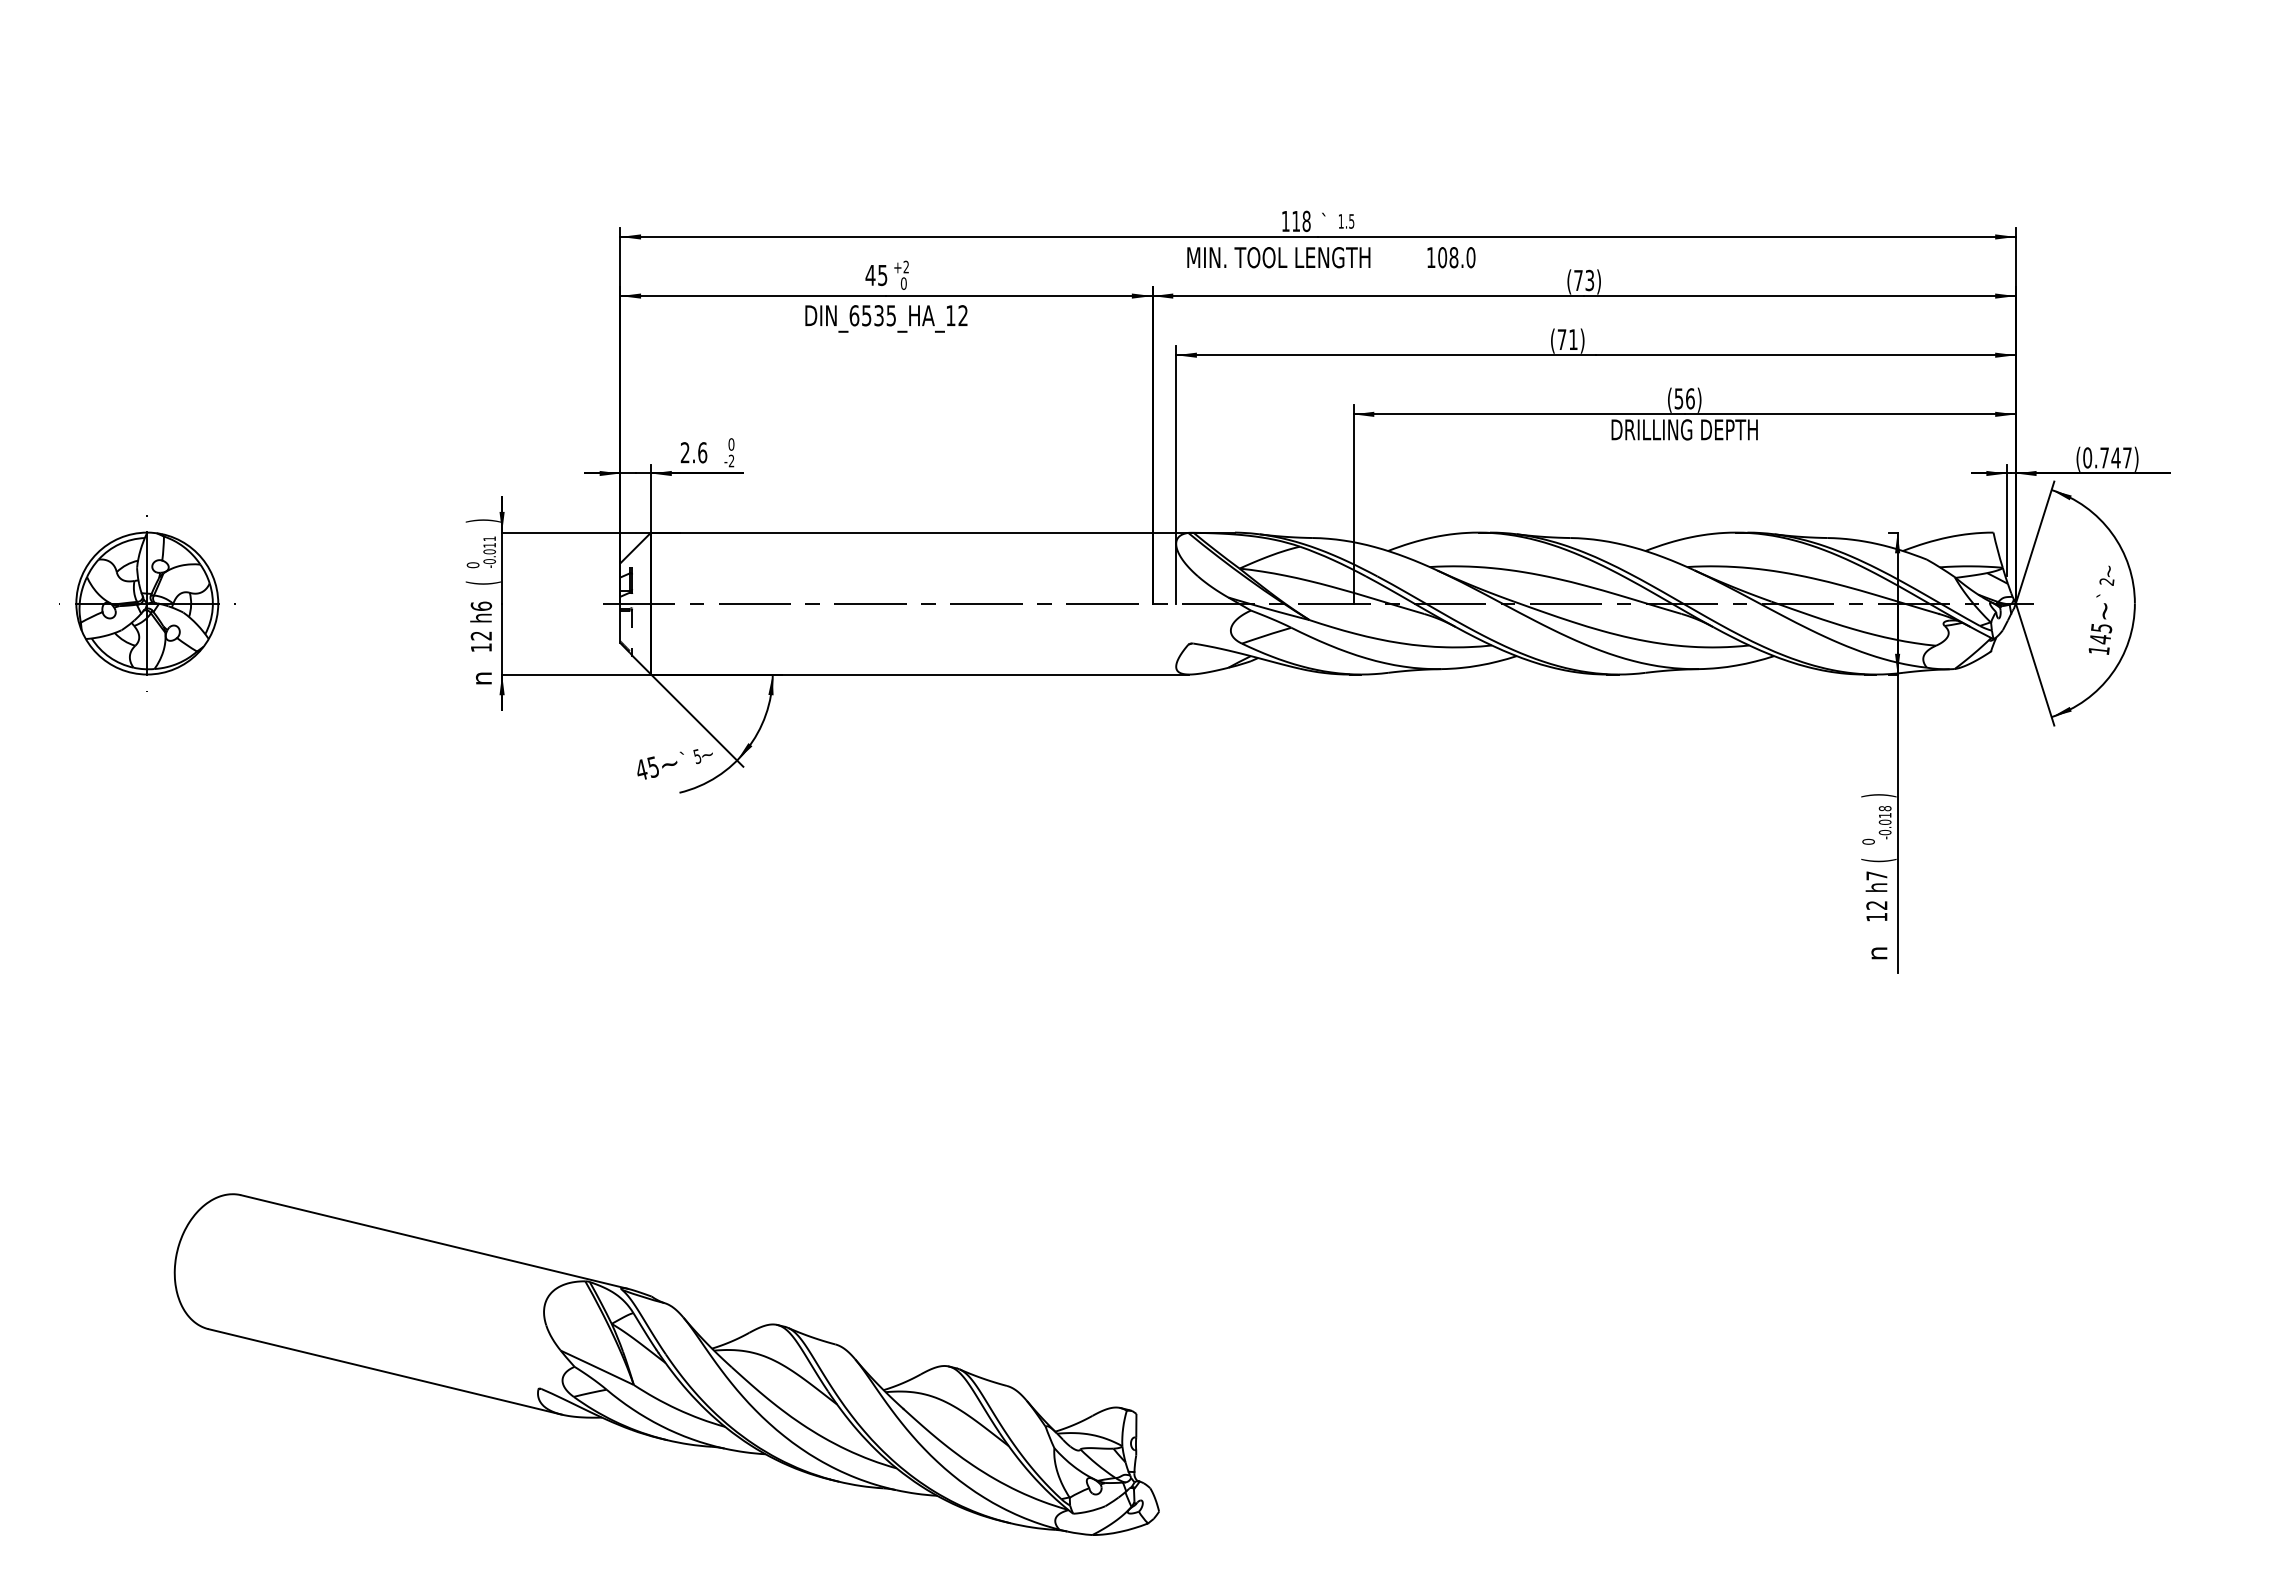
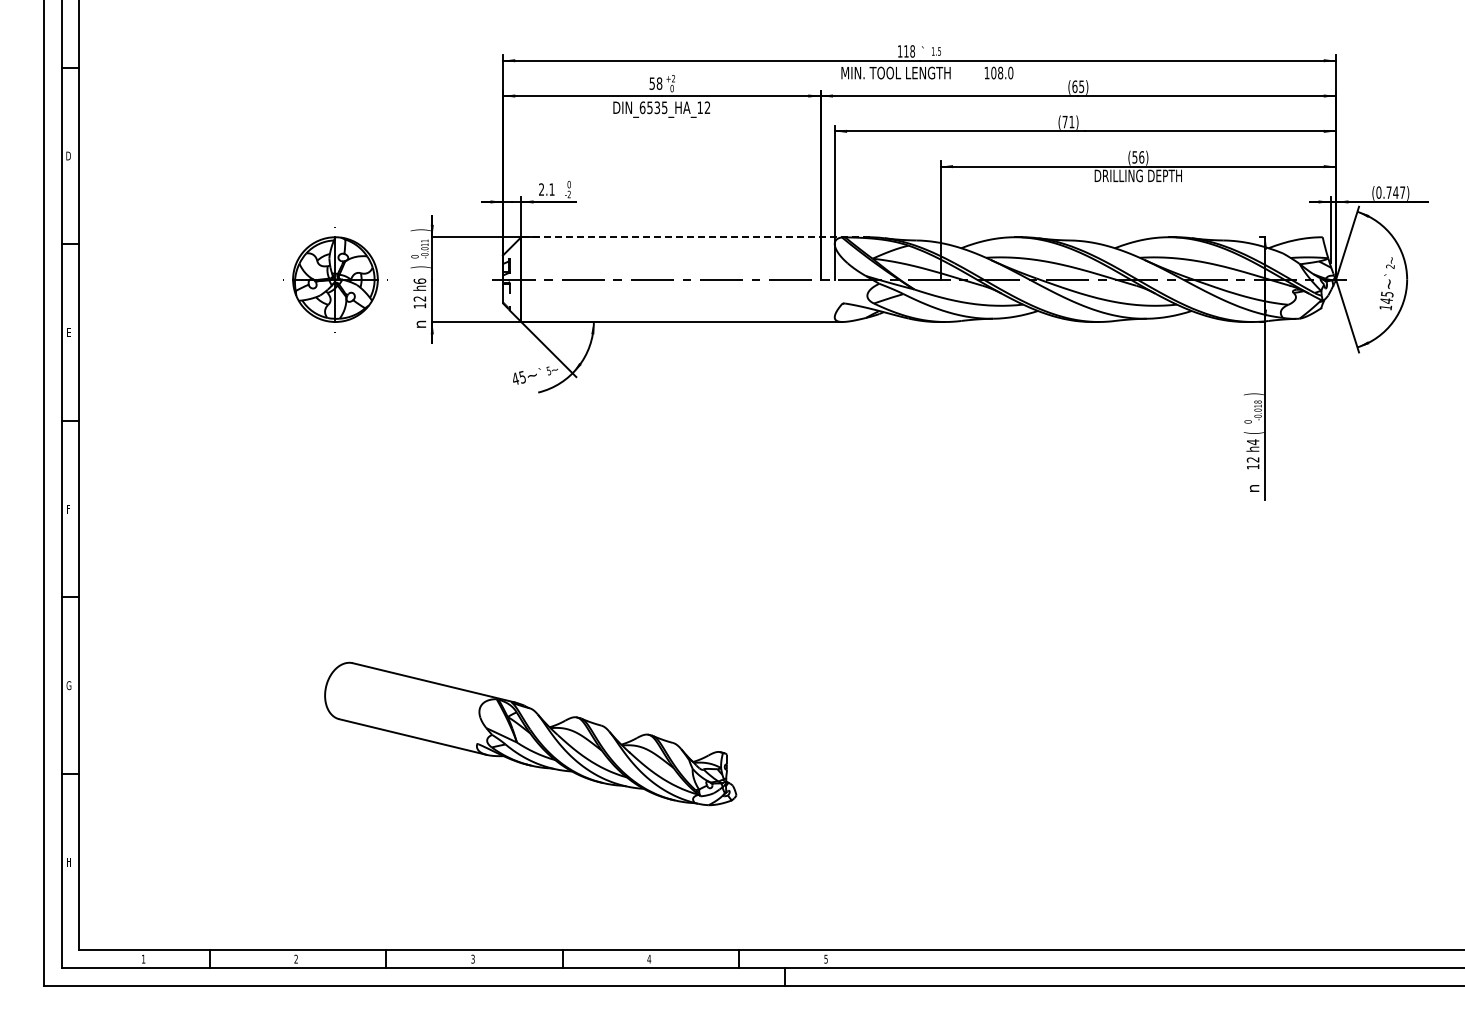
text: (875, 275) -> (655, 83), 45 -> 58
text: (1584, 280) -> (1078, 86), (73) -> (65)
text: (701, 452) -> (551, 189), 2.6 -> 2.1
line: (942, 533) -> (695, 237), solid -> dashed
text: (482, 583) -> (420, 267), ( -> )
part: (147, 603) -> (335, 279), moved
text: (1877, 876) -> (1253, 442), h7 -> h4
part: (666, 1363) -> (530, 733), size x0.7

